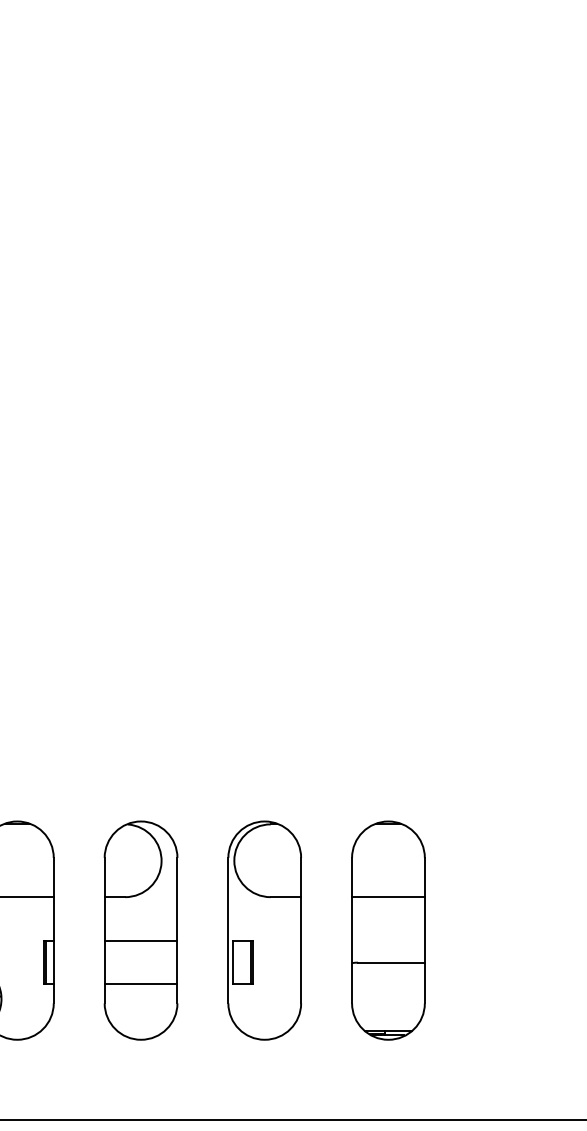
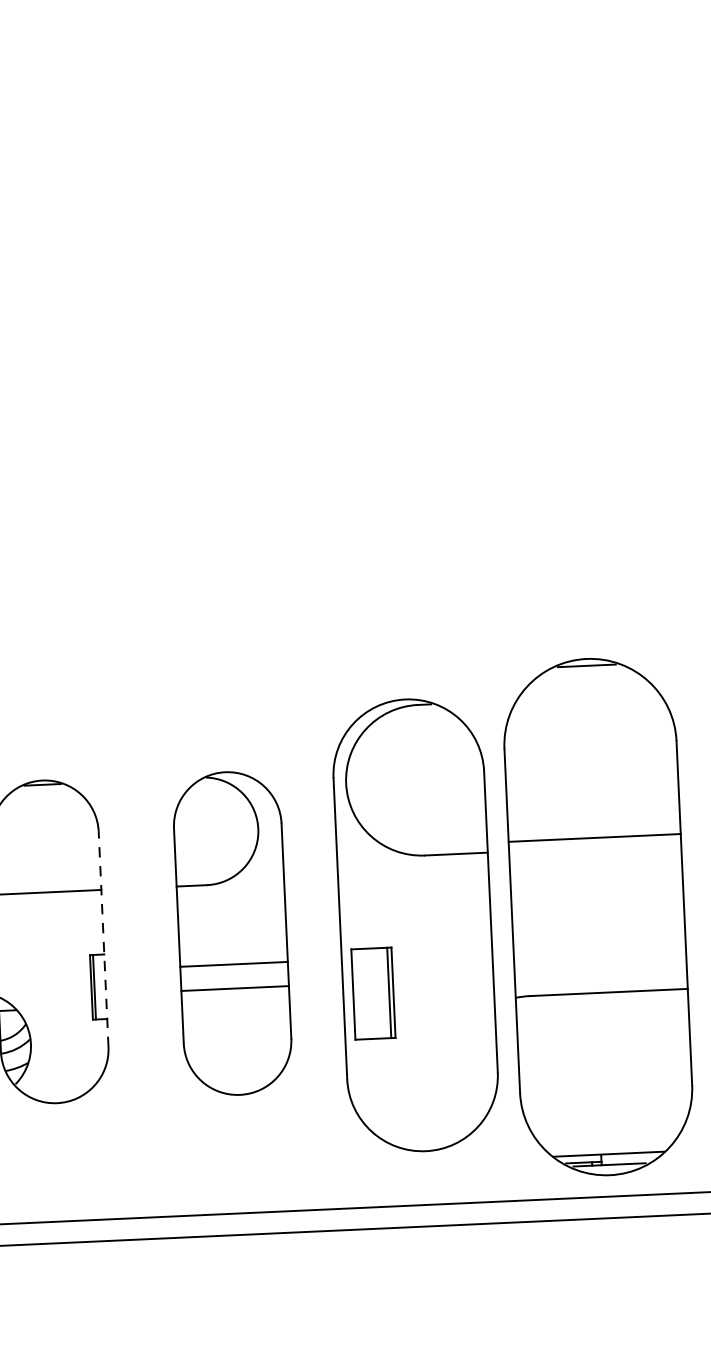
line: (53, 930) -> (103, 939), solid -> dashed
part: (264, 930) -> (415, 925), size x1.4
part: (388, 930) -> (598, 916), size x1.6
line: (140, 940) -> (234, 988), moved
line: (140, 984) -> (233, 964), moved

